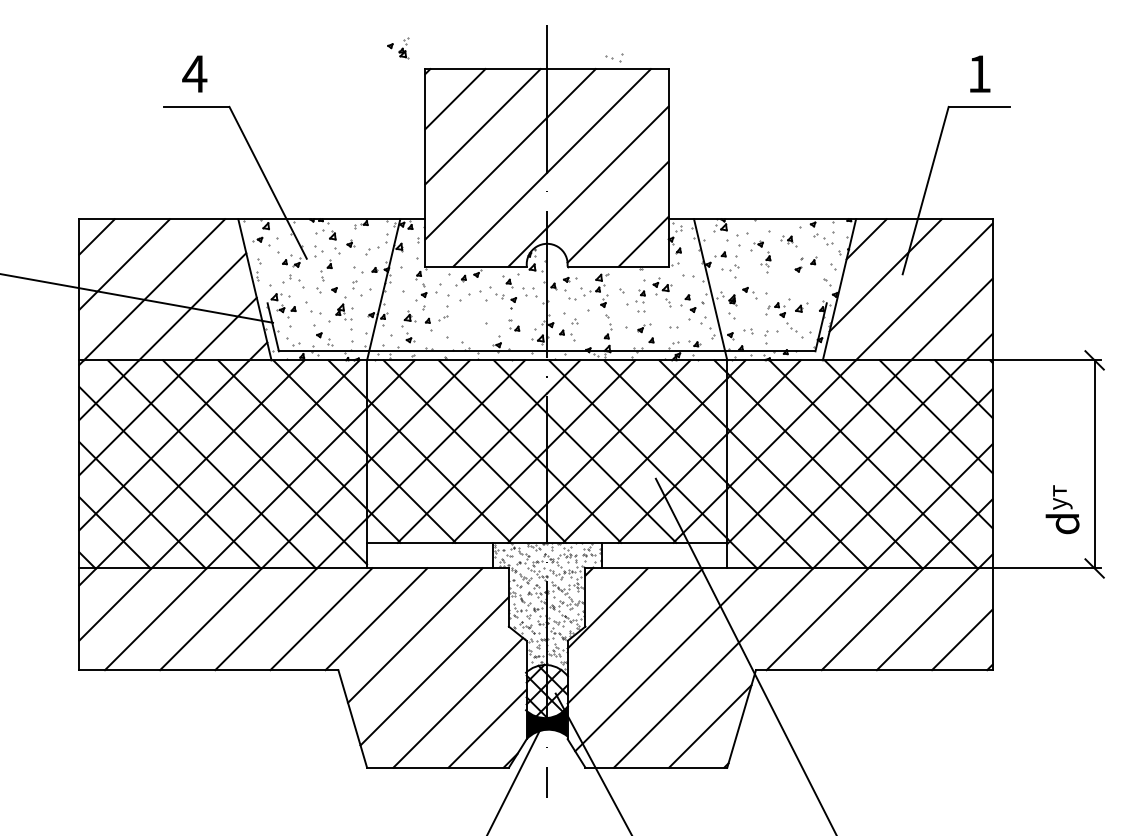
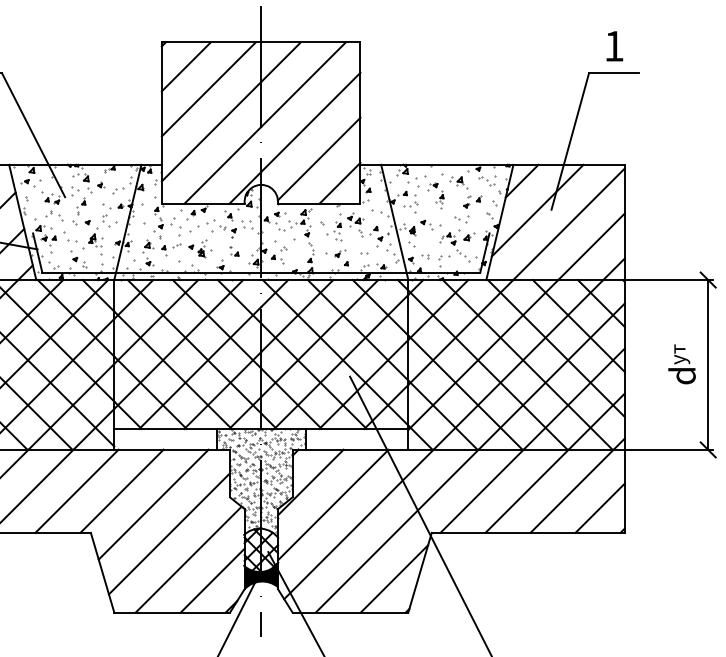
part: (398, 48) -> (197, 249), moved
part: (614, 57) -> (461, 218), moved
part: (788, 241) -> (458, 183), size x1.43
text: (1062, 509) -> (681, 364), moved

